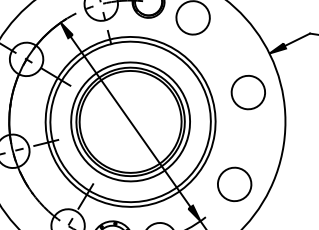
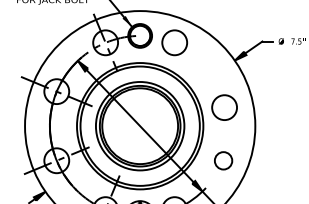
circle: (248, 92) -> (224, 107), moved
circle: (234, 184) -> (223, 160), size x0.7

